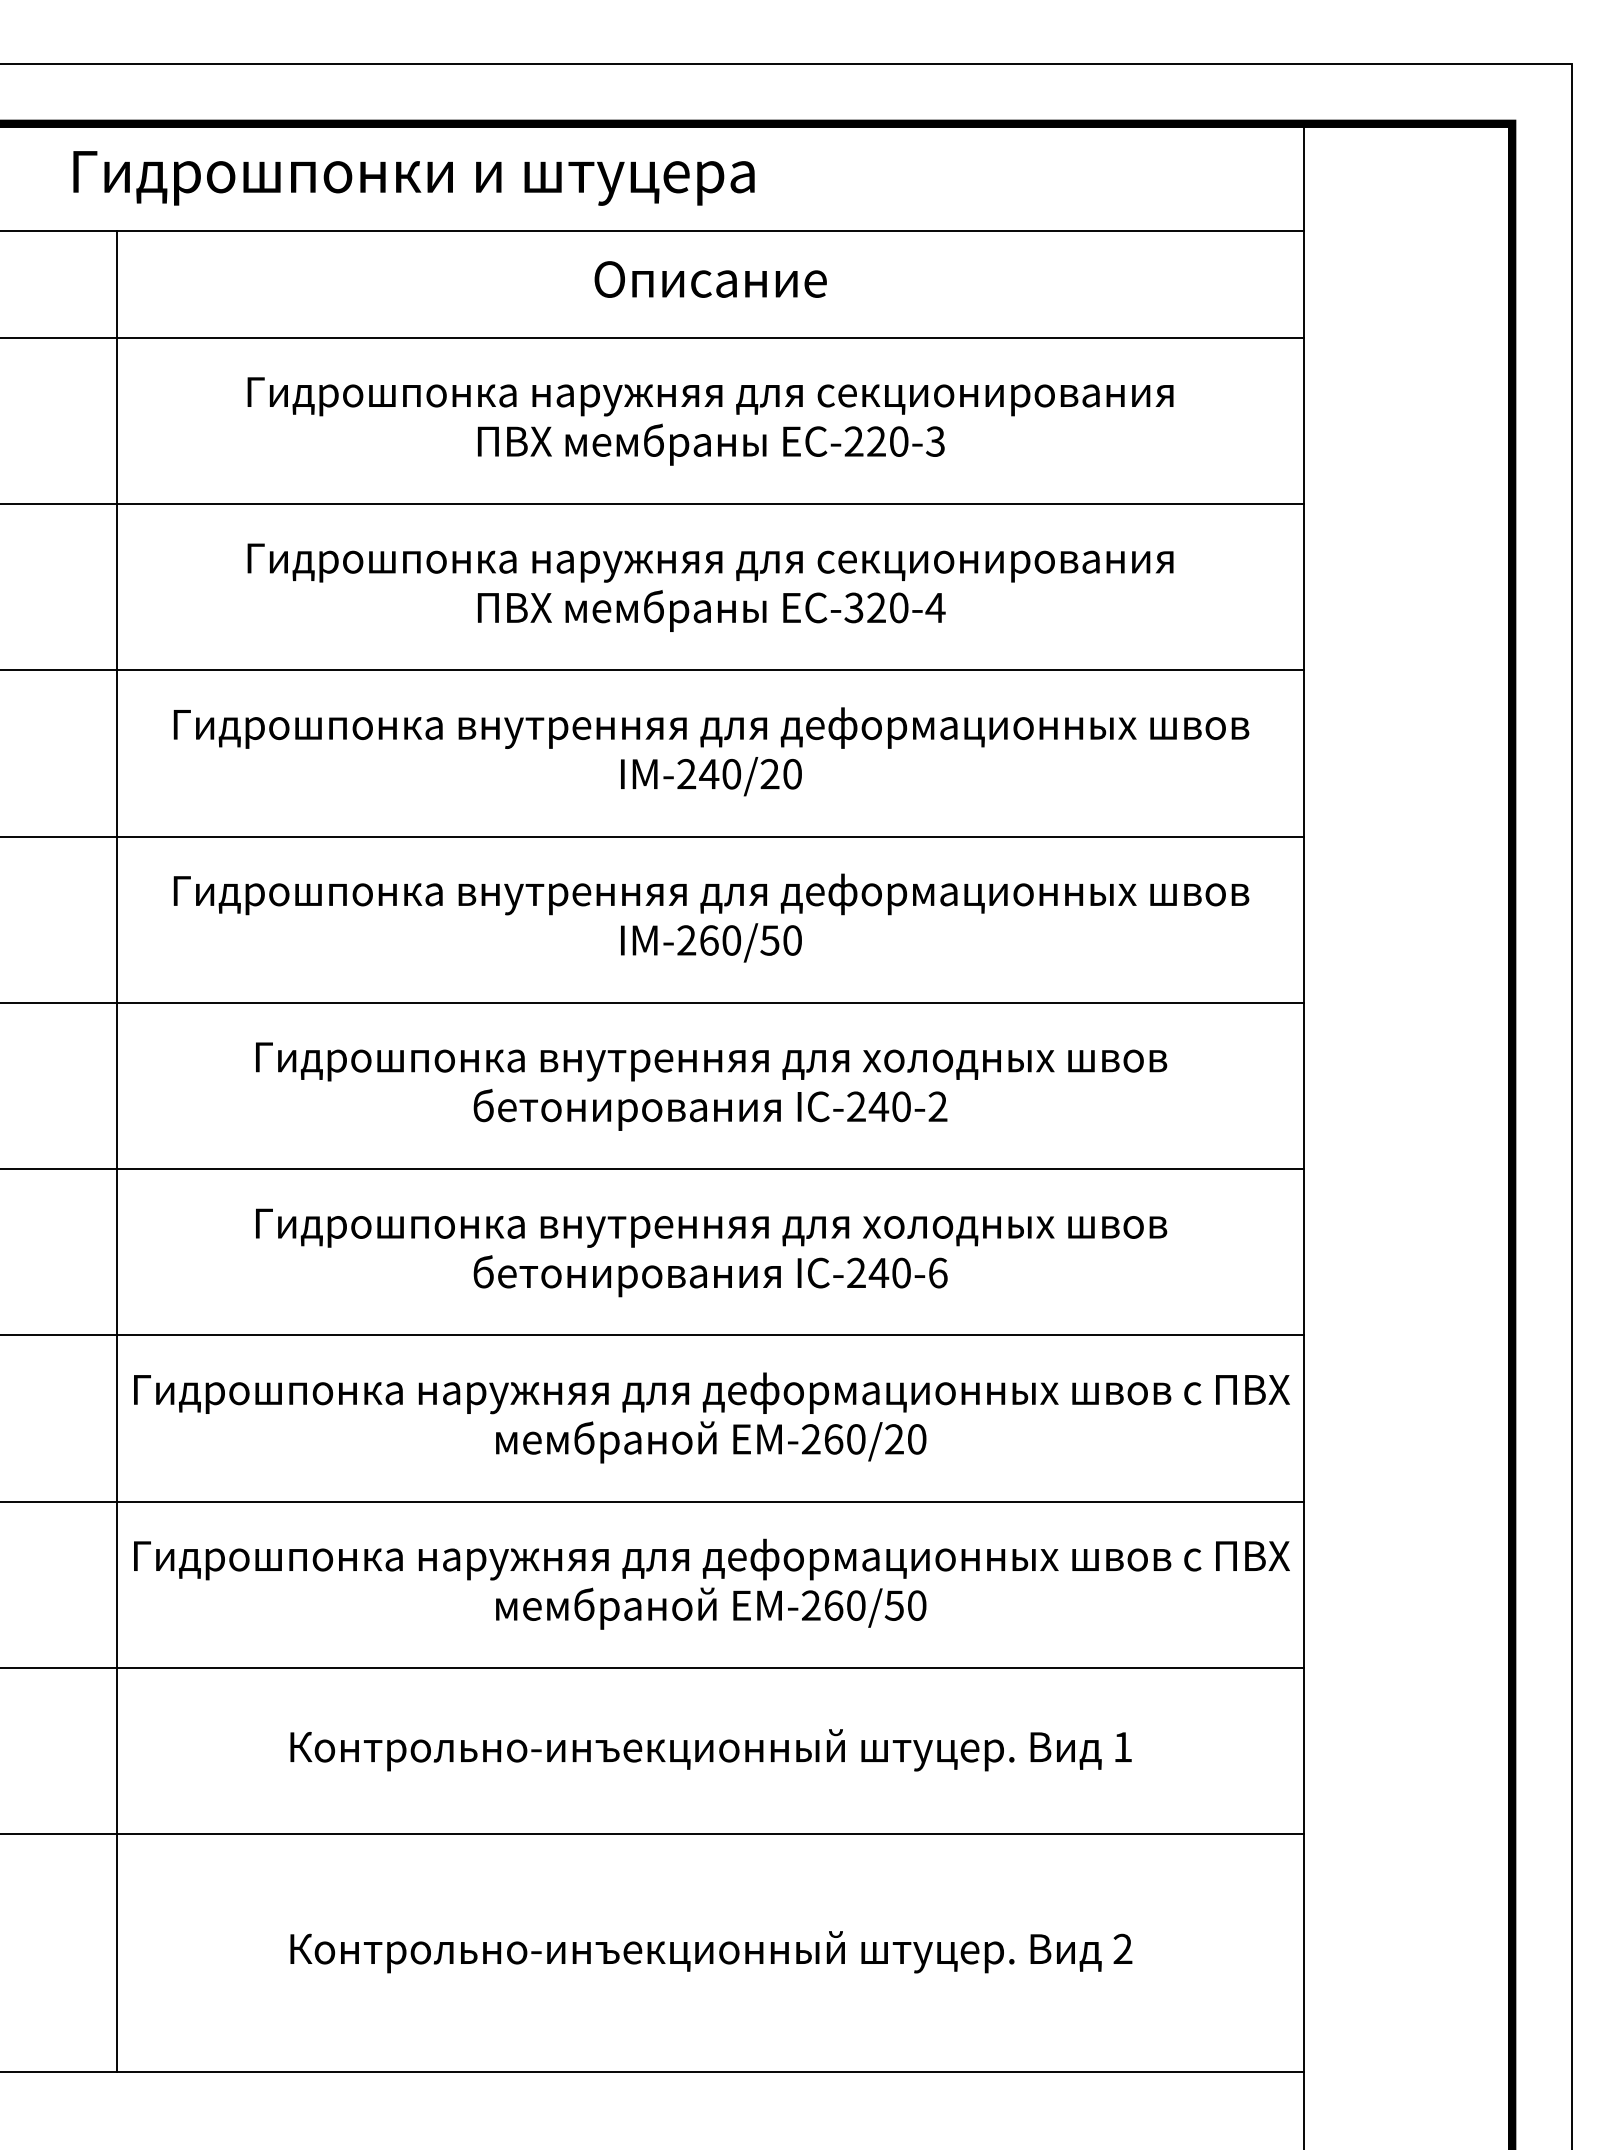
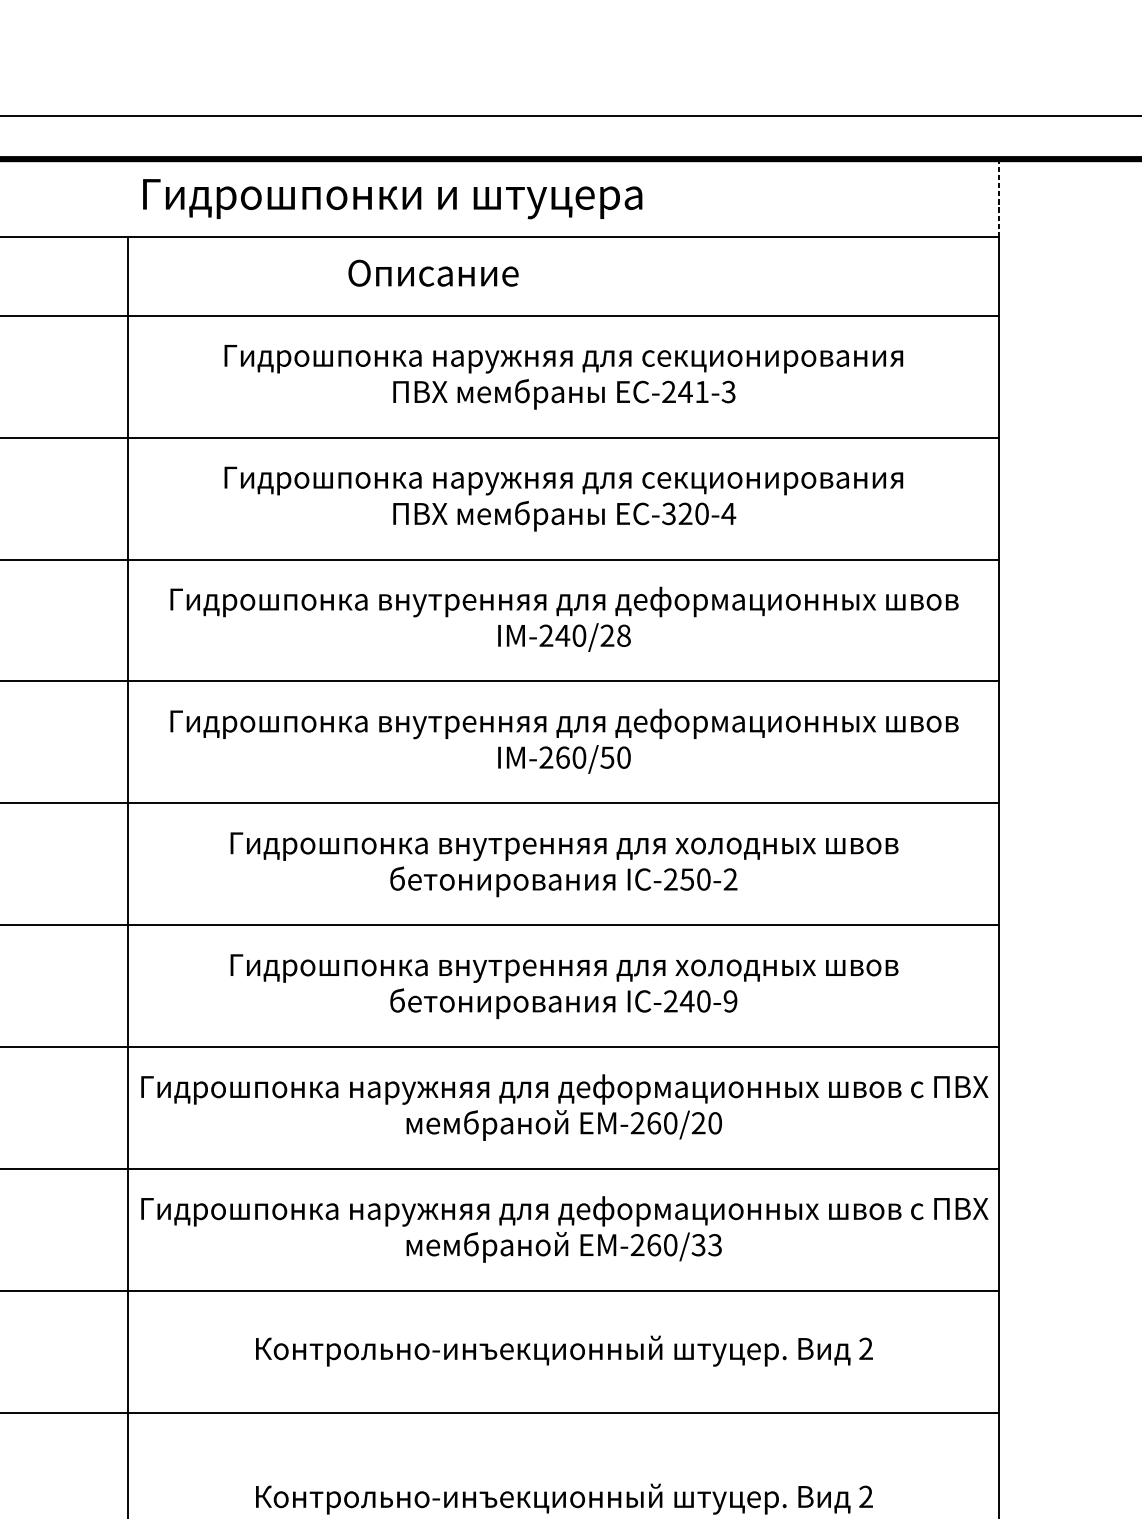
line: (1304, 177) -> (999, 198), solid -> dashed
text: (413, 178) -> (392, 199), moved
text: (710, 279) -> (433, 273), moved
text: (887, 441) -> (693, 391), -220-3 -> -241-3
text: (792, 774) -> (623, 635), IM-240/20 -> IM-240/28
text: (878, 1107) -> (686, 880), -240-2 -> -250-2
text: (937, 1272) -> (730, 1000), -240-6 -> -240-9
text: (905, 1605) -> (706, 1245), M-260/50 -> M-260/33
text: (1122, 1746) -> (865, 1348), 1 -> 2

